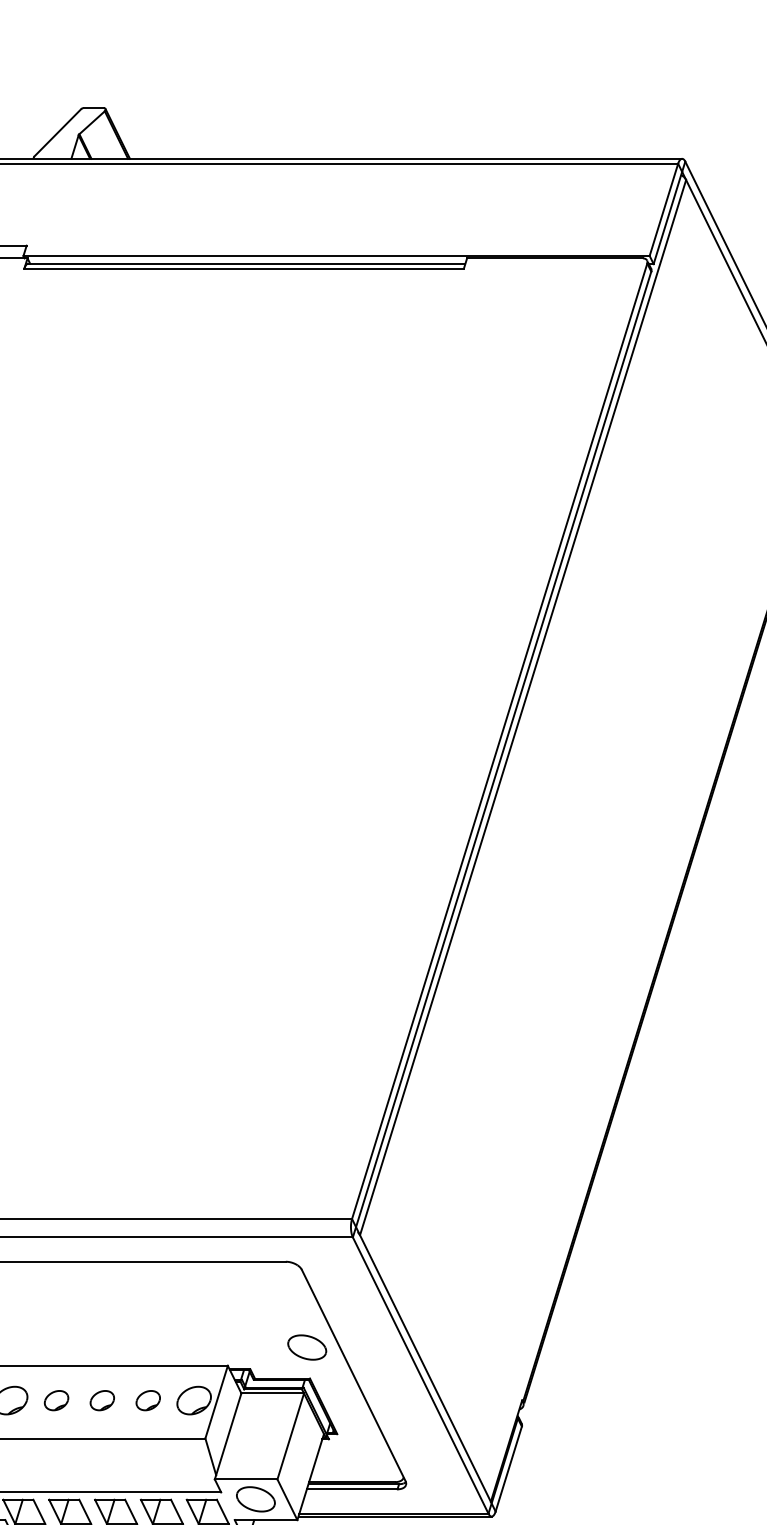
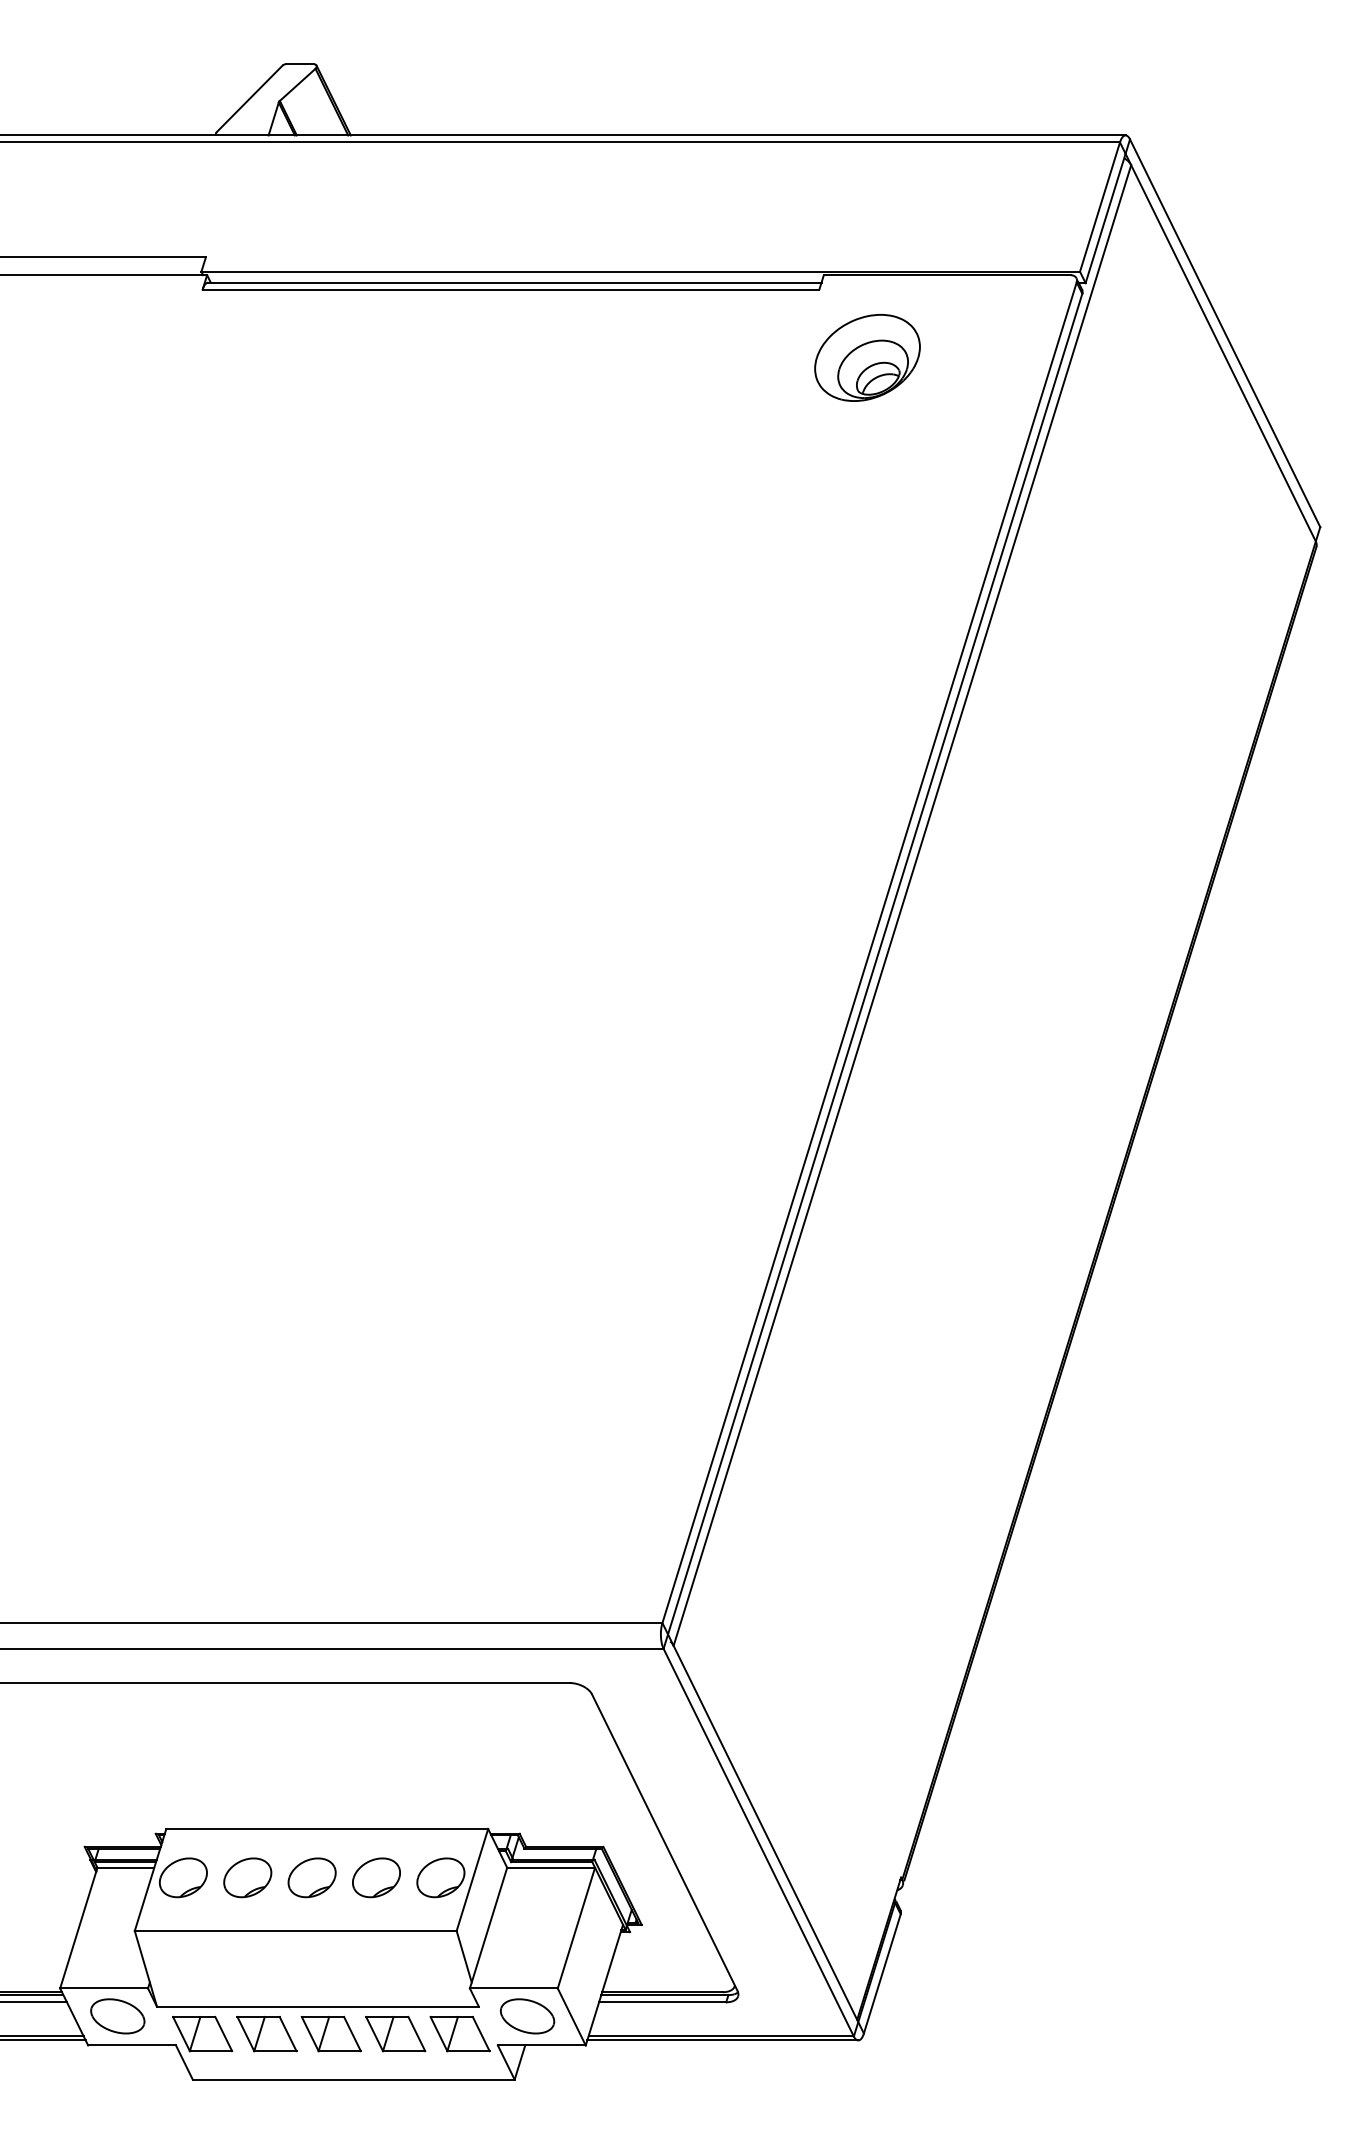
part: (498, 317) -> (867, 357), added
part: (307, 1347) -> (599, 1803), removed
part: (56, 1400) -> (247, 1877), size x1.43
part: (101, 1400) -> (311, 1877), size x1.43
part: (148, 1400) -> (376, 1877), size x1.43

